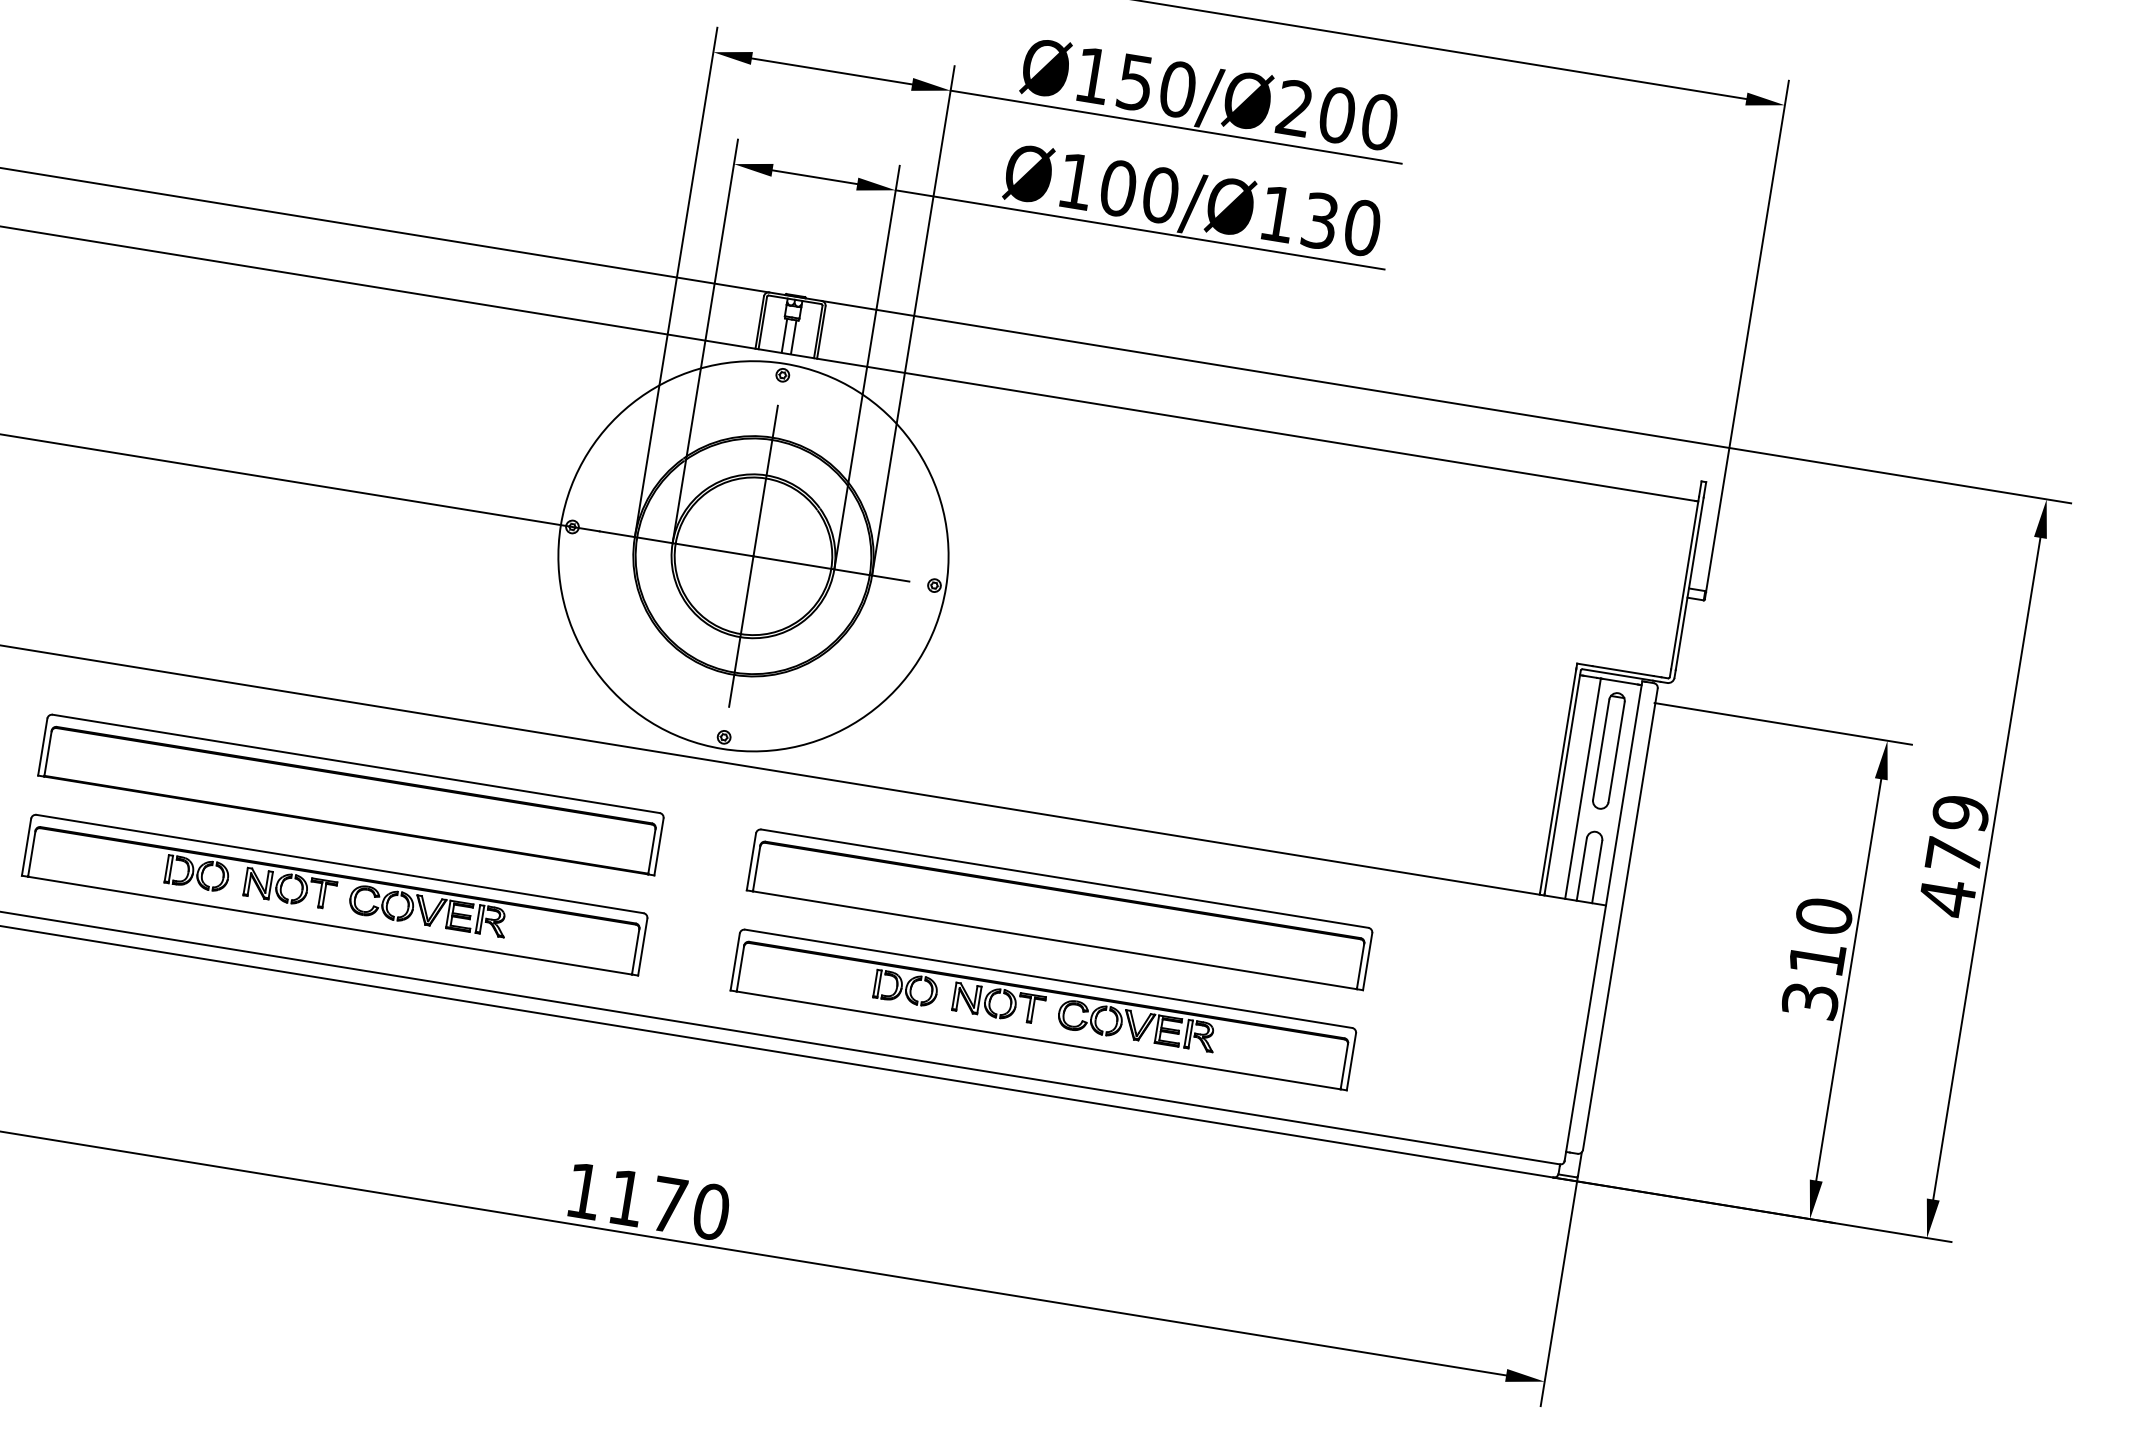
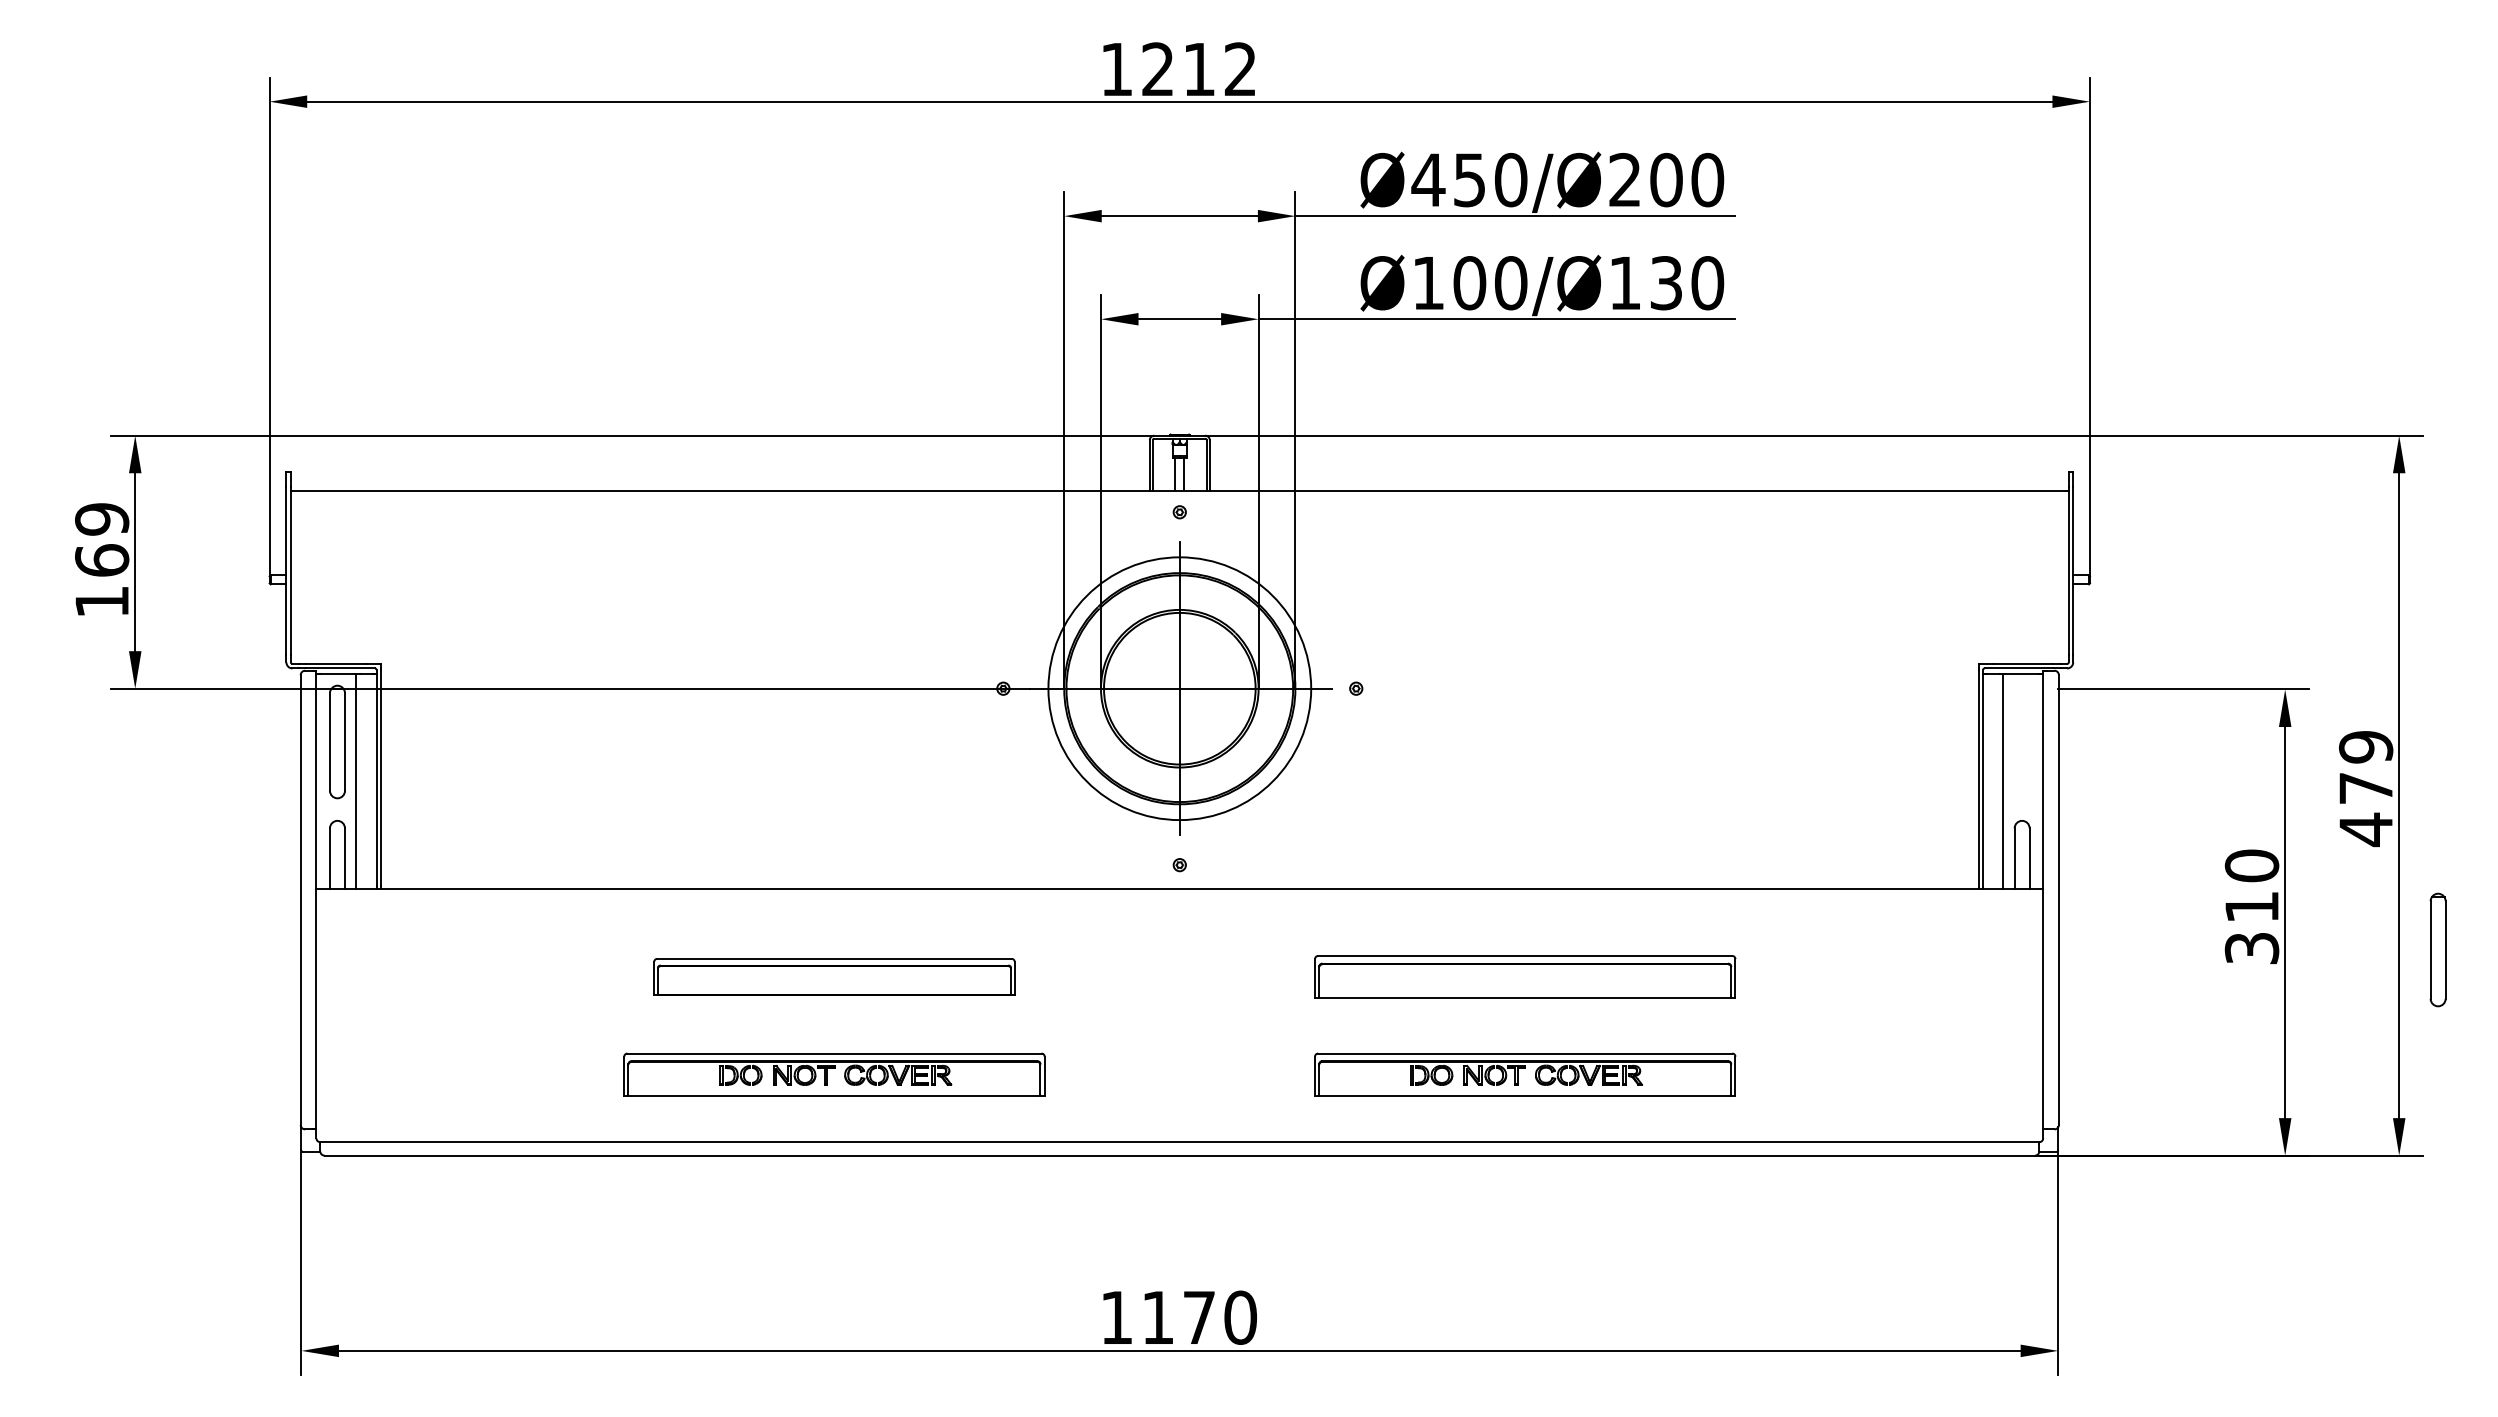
text: (1093, 75) -> (1428, 179), Ø150/Ø200 -> Ø450/Ø200
circle: (753, 556) -> (1179, 688), size x0.7
part: (1608, 750) -> (2437, 949), moved
part: (351, 794) -> (834, 976), size x0.6
part: (335, 894) -> (834, 1074), size x0.7
part: (1060, 909) -> (1525, 976), size x0.7
part: (1044, 1009) -> (1525, 1074), size x0.7

